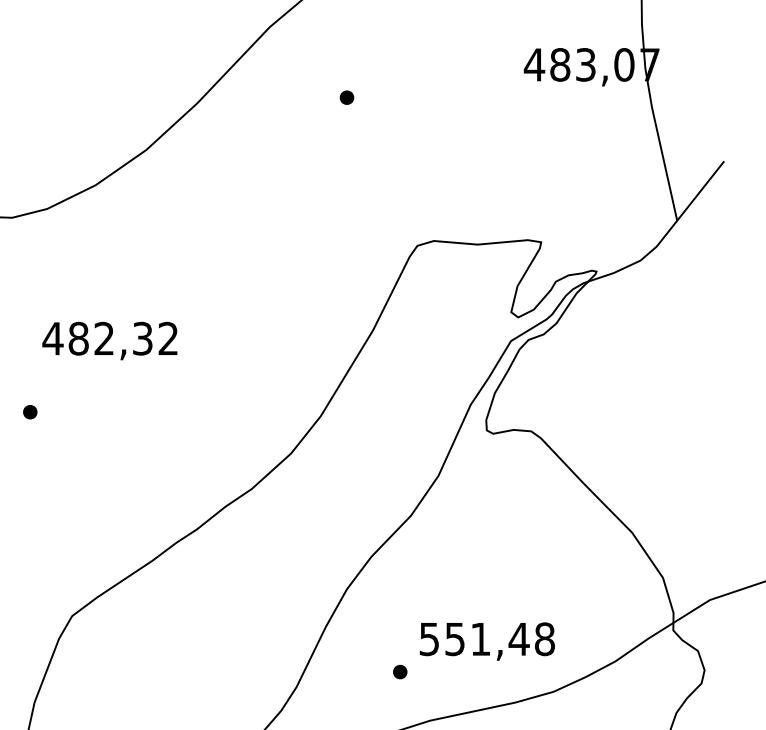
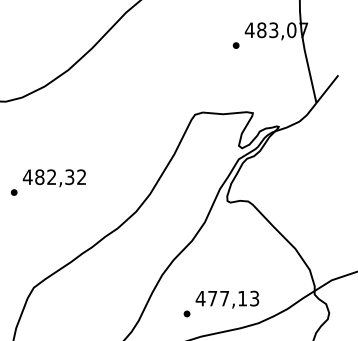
part: (345, 97) -> (235, 45), moved
text: (107, 341) -> (53, 178), moved
text: (486, 638) -> (227, 298), 551,48 -> 477,13

